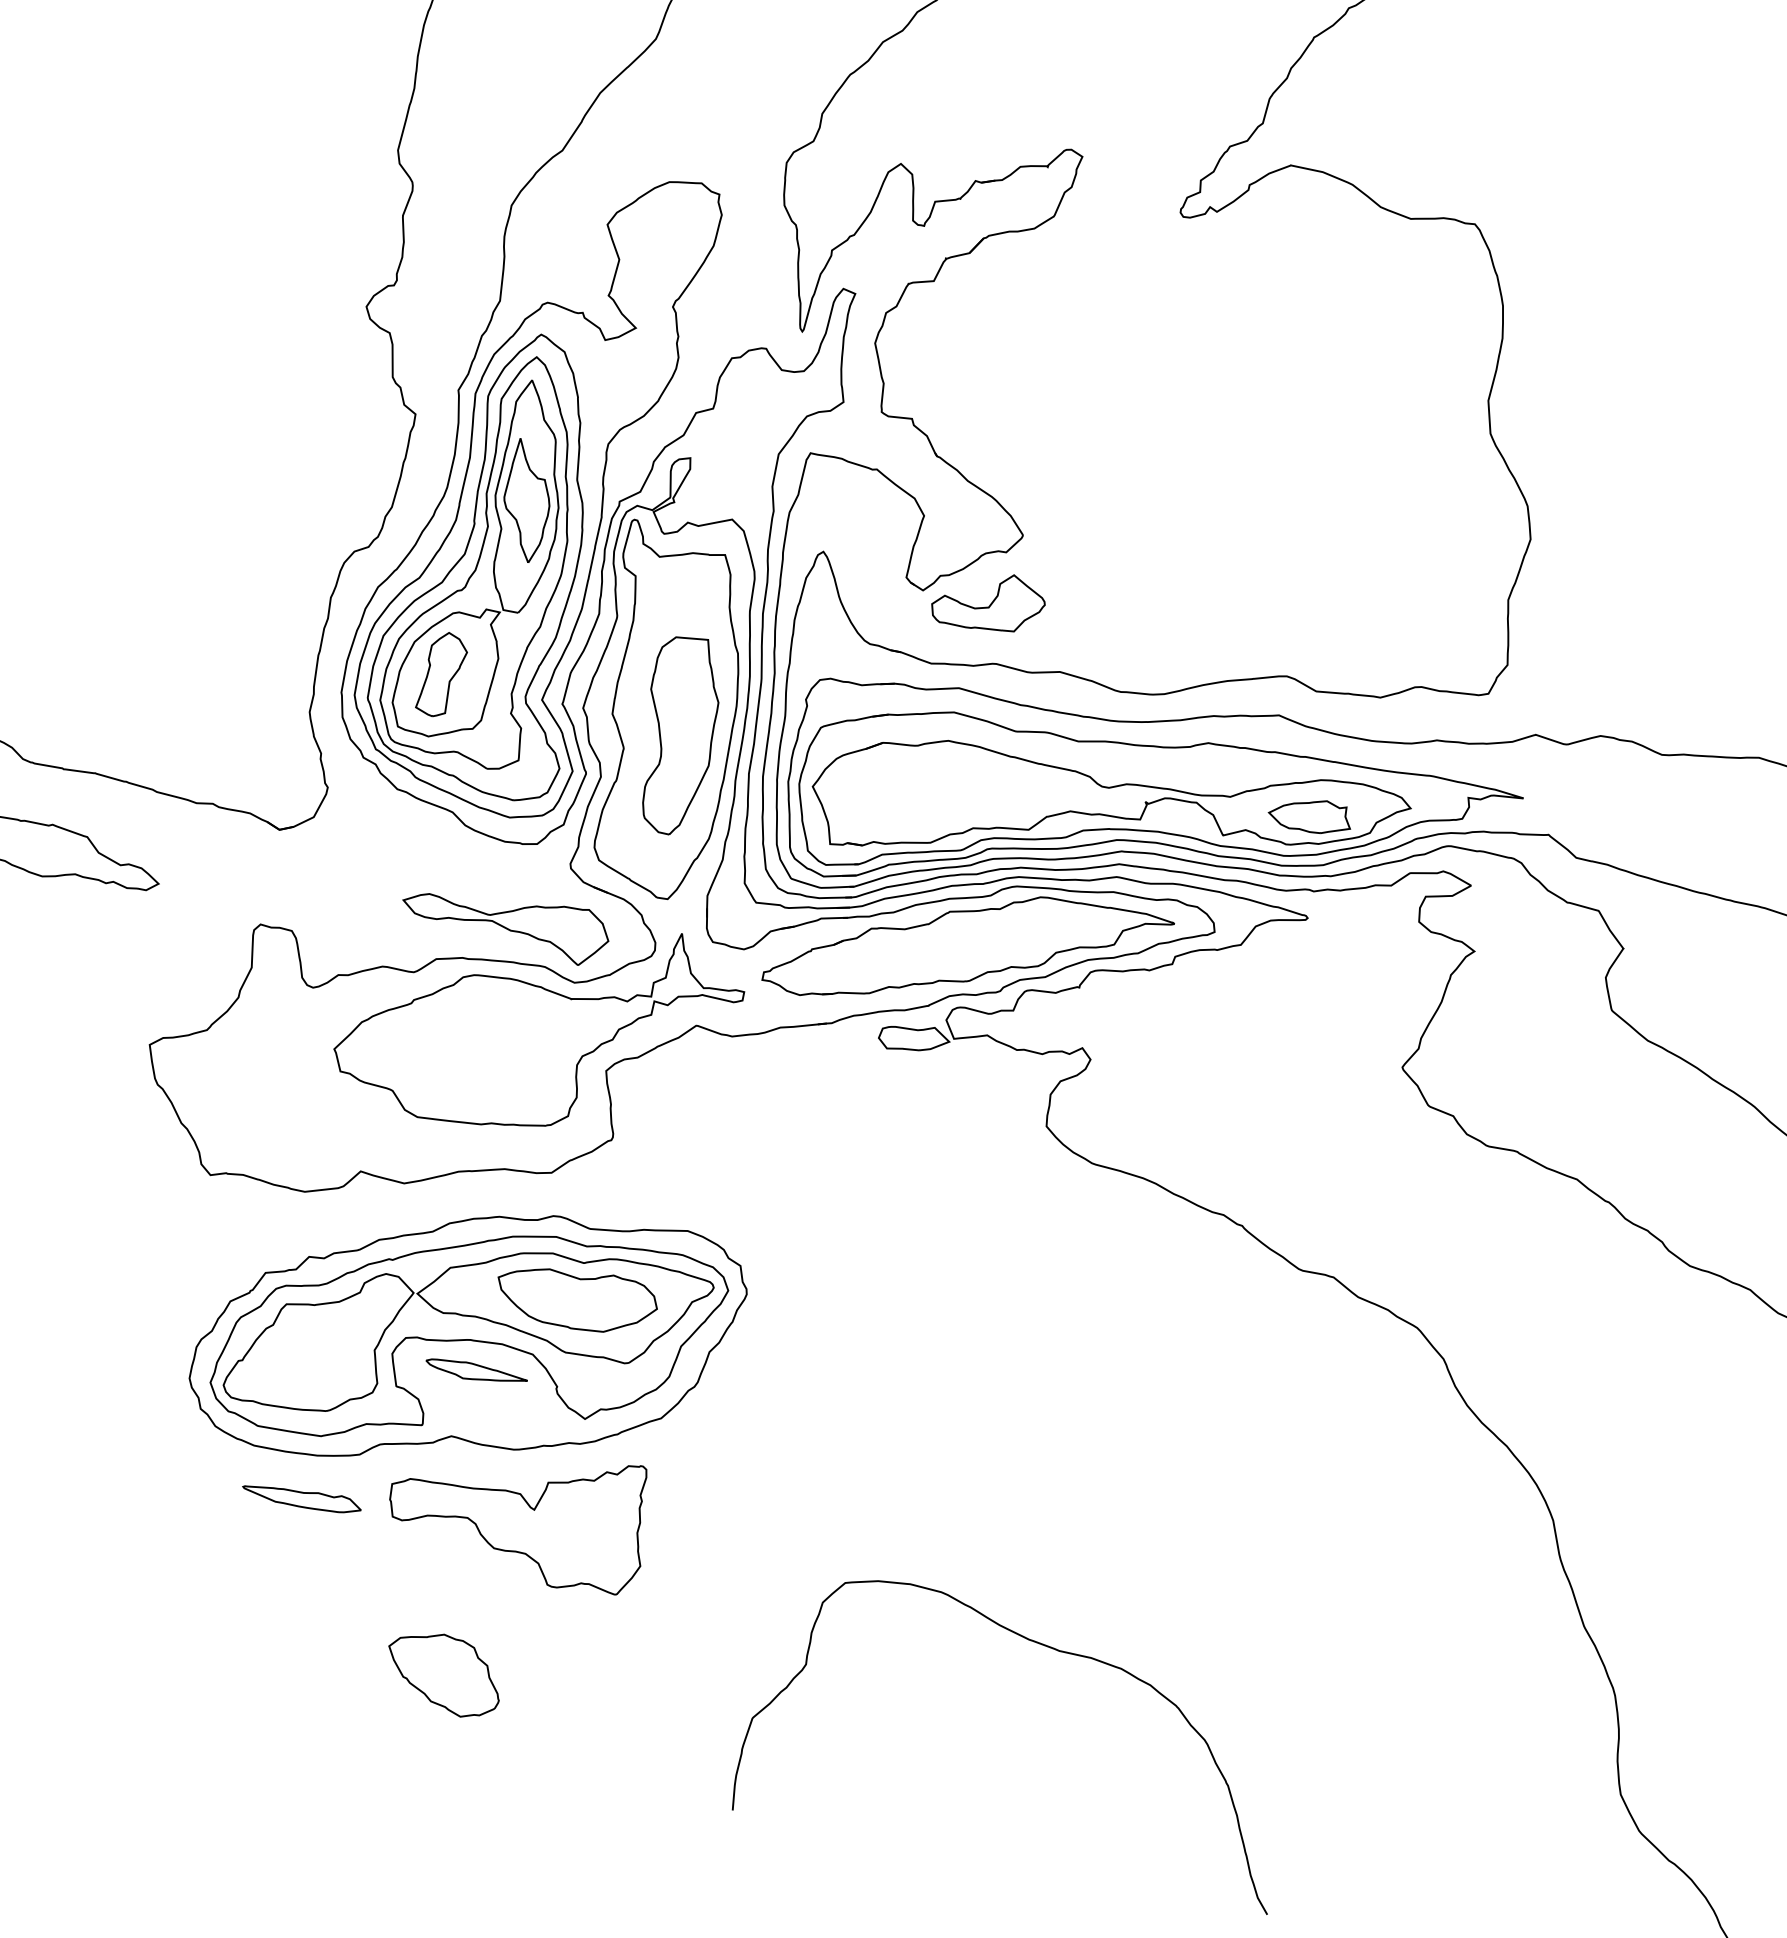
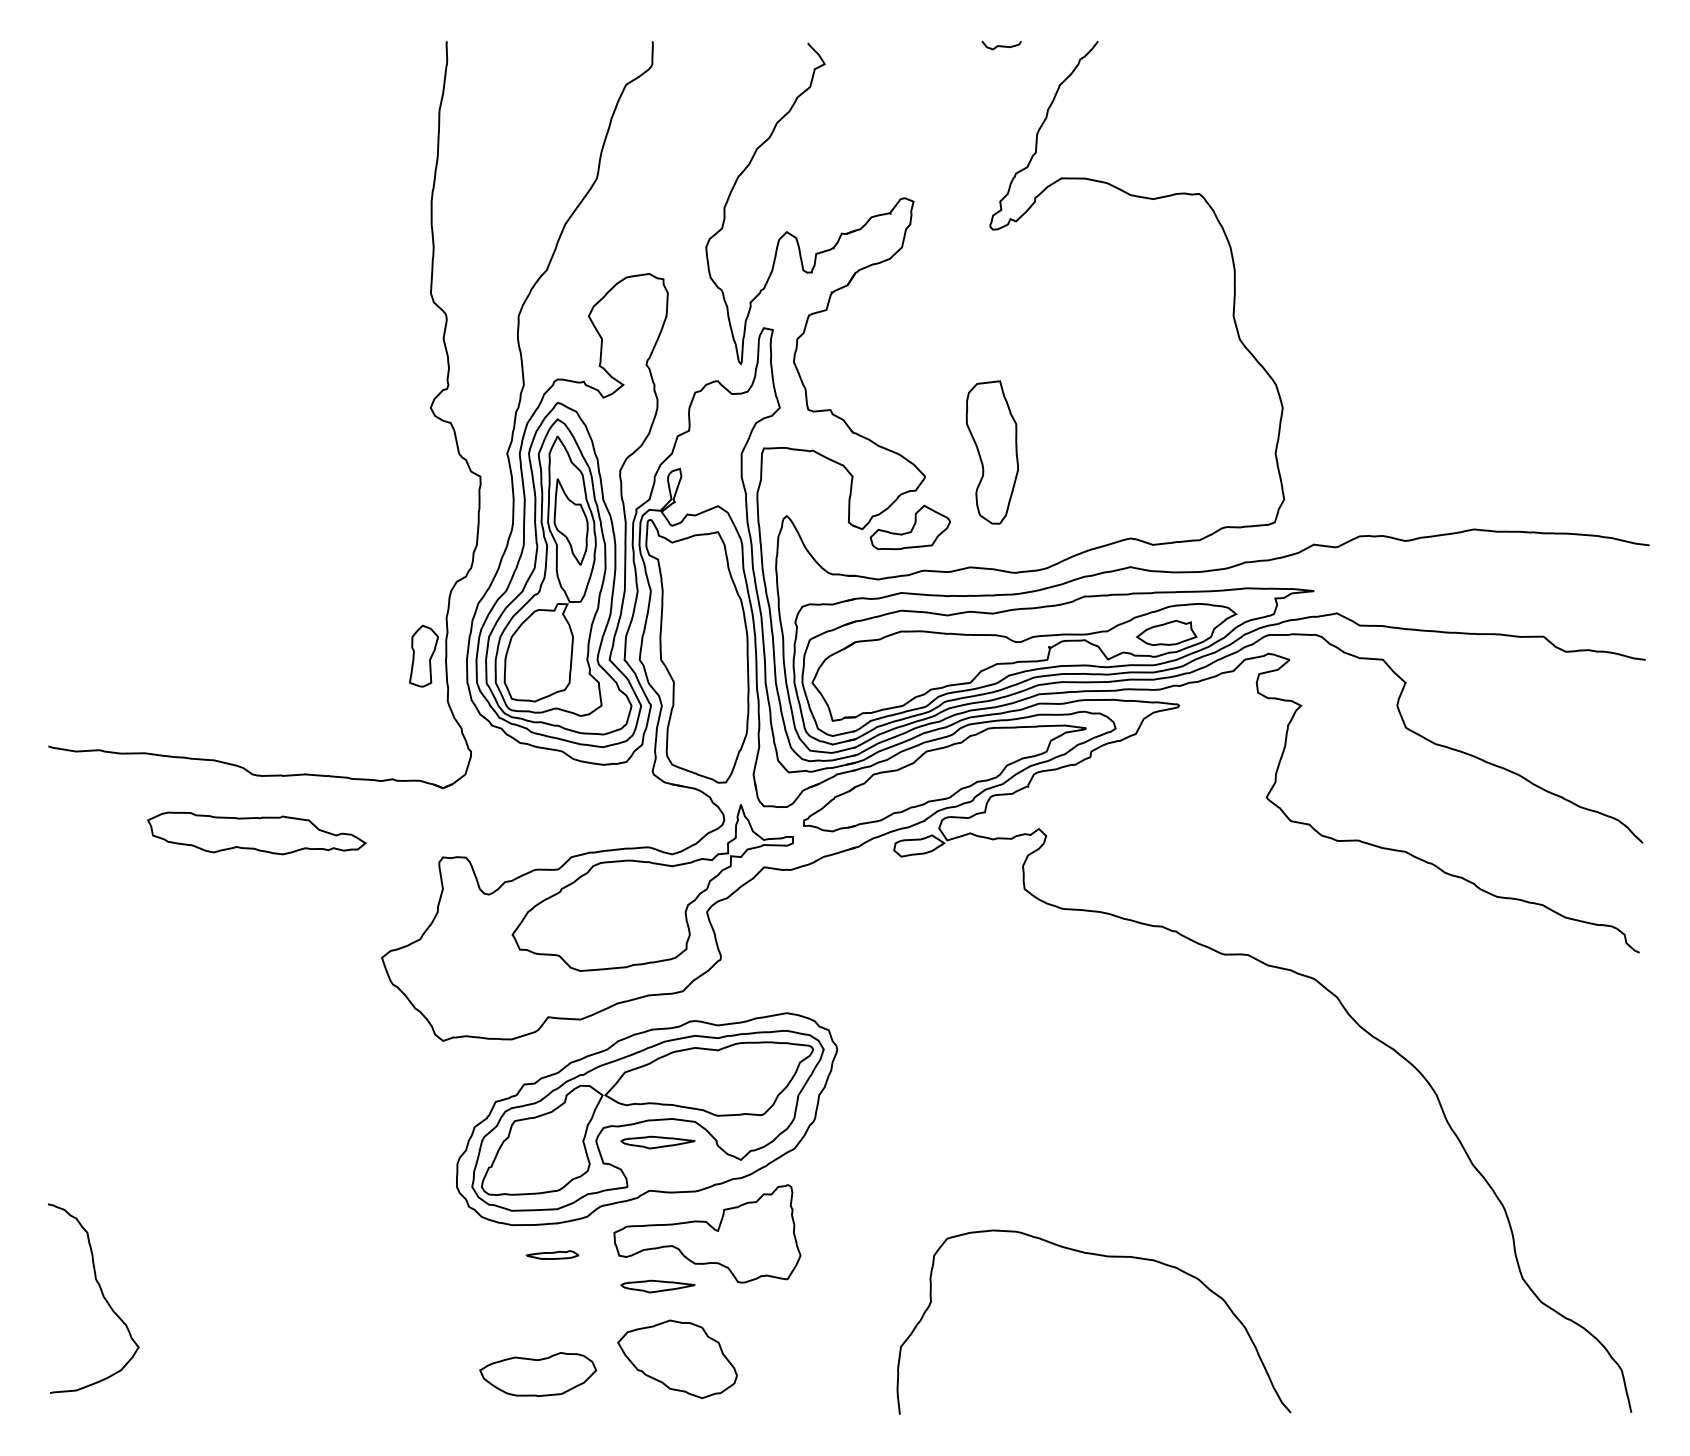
part: (442, 673) -> (423, 655), moved
part: (677, 734) -> (991, 452), moved
part: (504, 922) -> (614, 821), removed
part: (577, 1298) -> (538, 1374), moved
part: (301, 1496) -> (552, 1254), size x0.6
part: (436, 1569) -> (657, 1286), added
part: (444, 1672) -> (677, 1358), size x1.4

